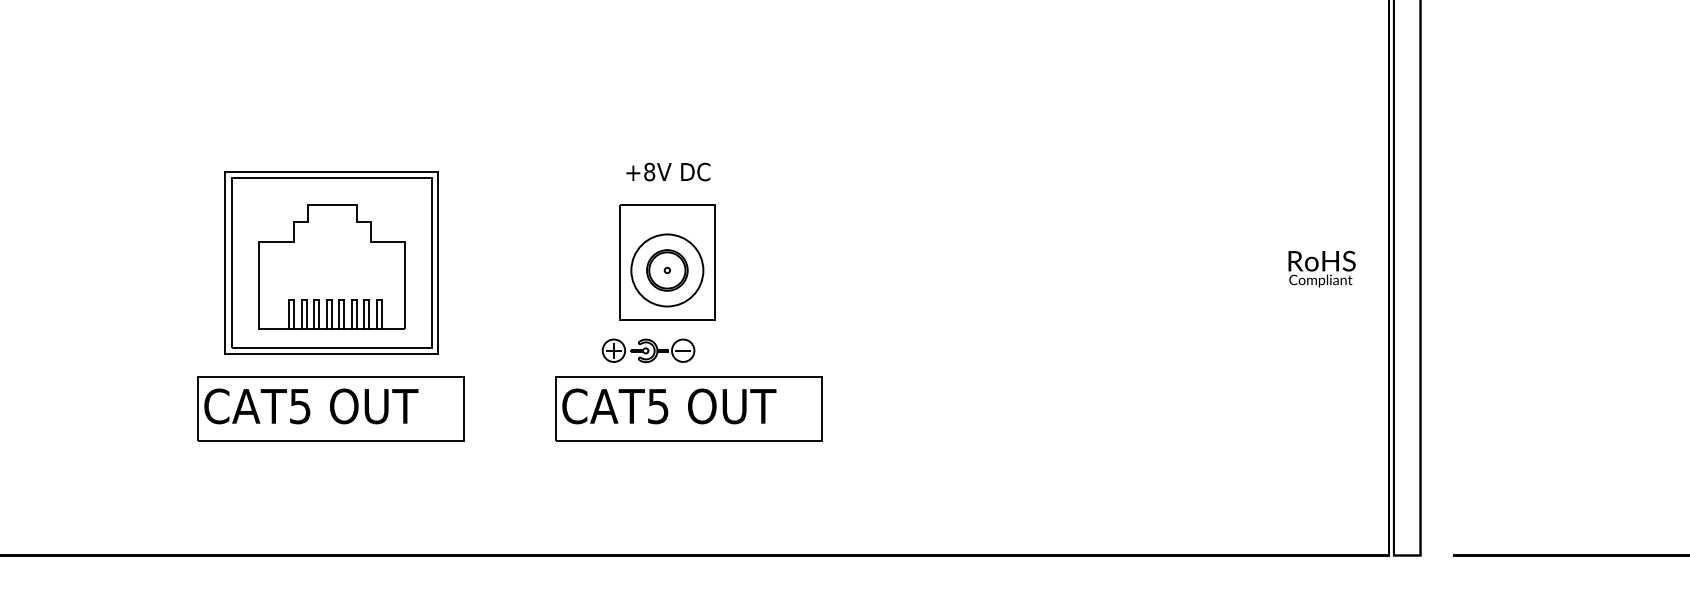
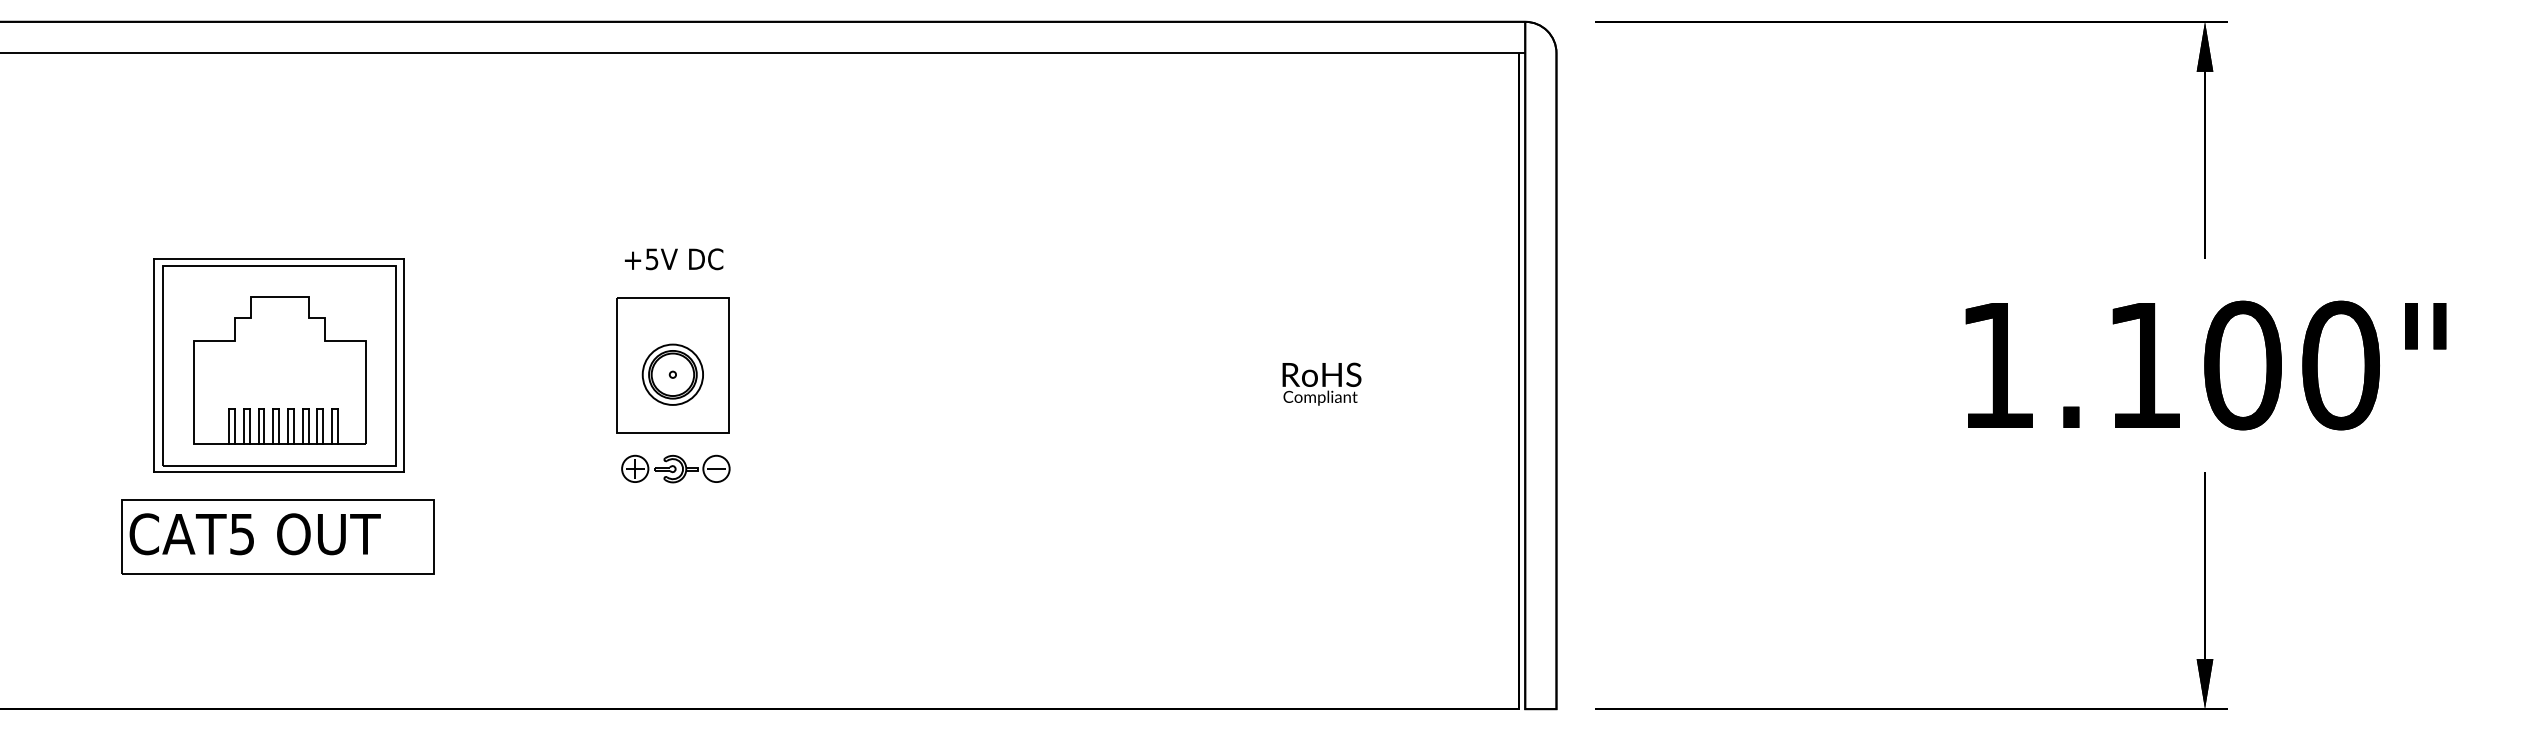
text: (649, 172) -> (651, 259), +8V -> +5V
text: (1321, 268) -> (1321, 383), moved
circle: (667, 270) -> (672, 374), size x0.71
part: (648, 350) -> (675, 468), moved
part: (688, 408) -> (697, 536), removed

